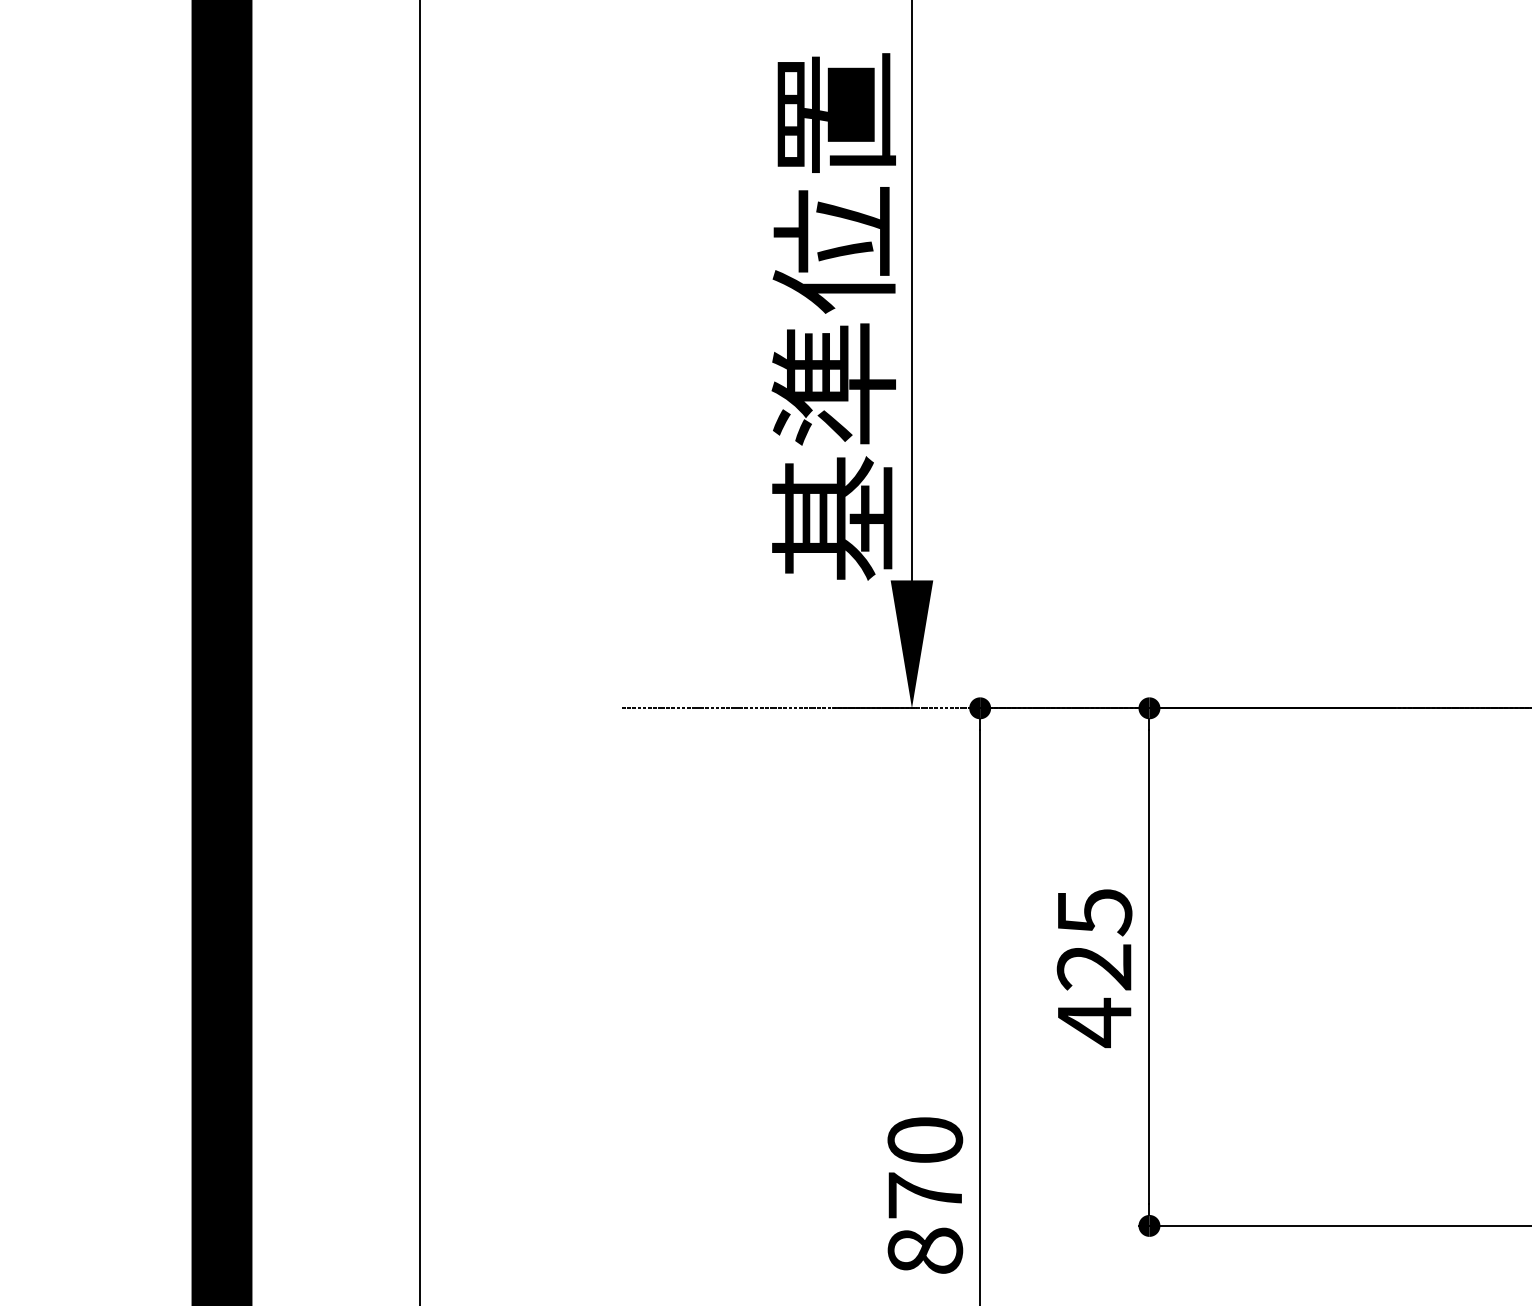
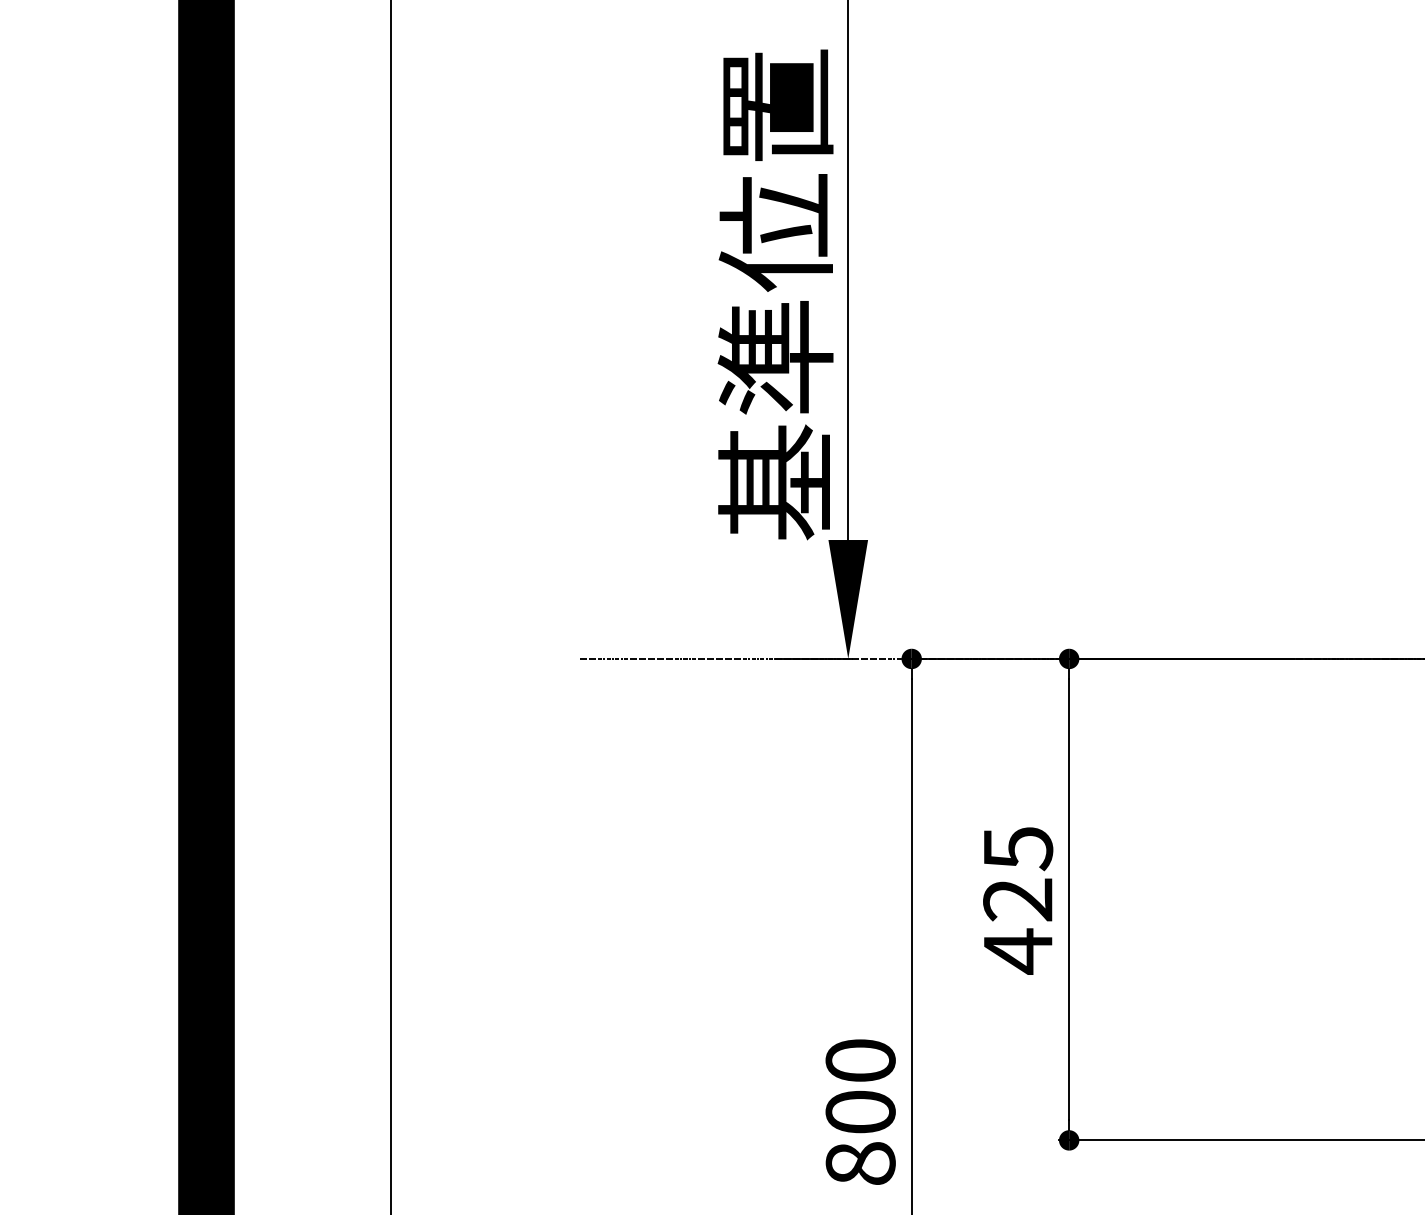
text: (925, 1194) -> (860, 1111), 870 -> 800

